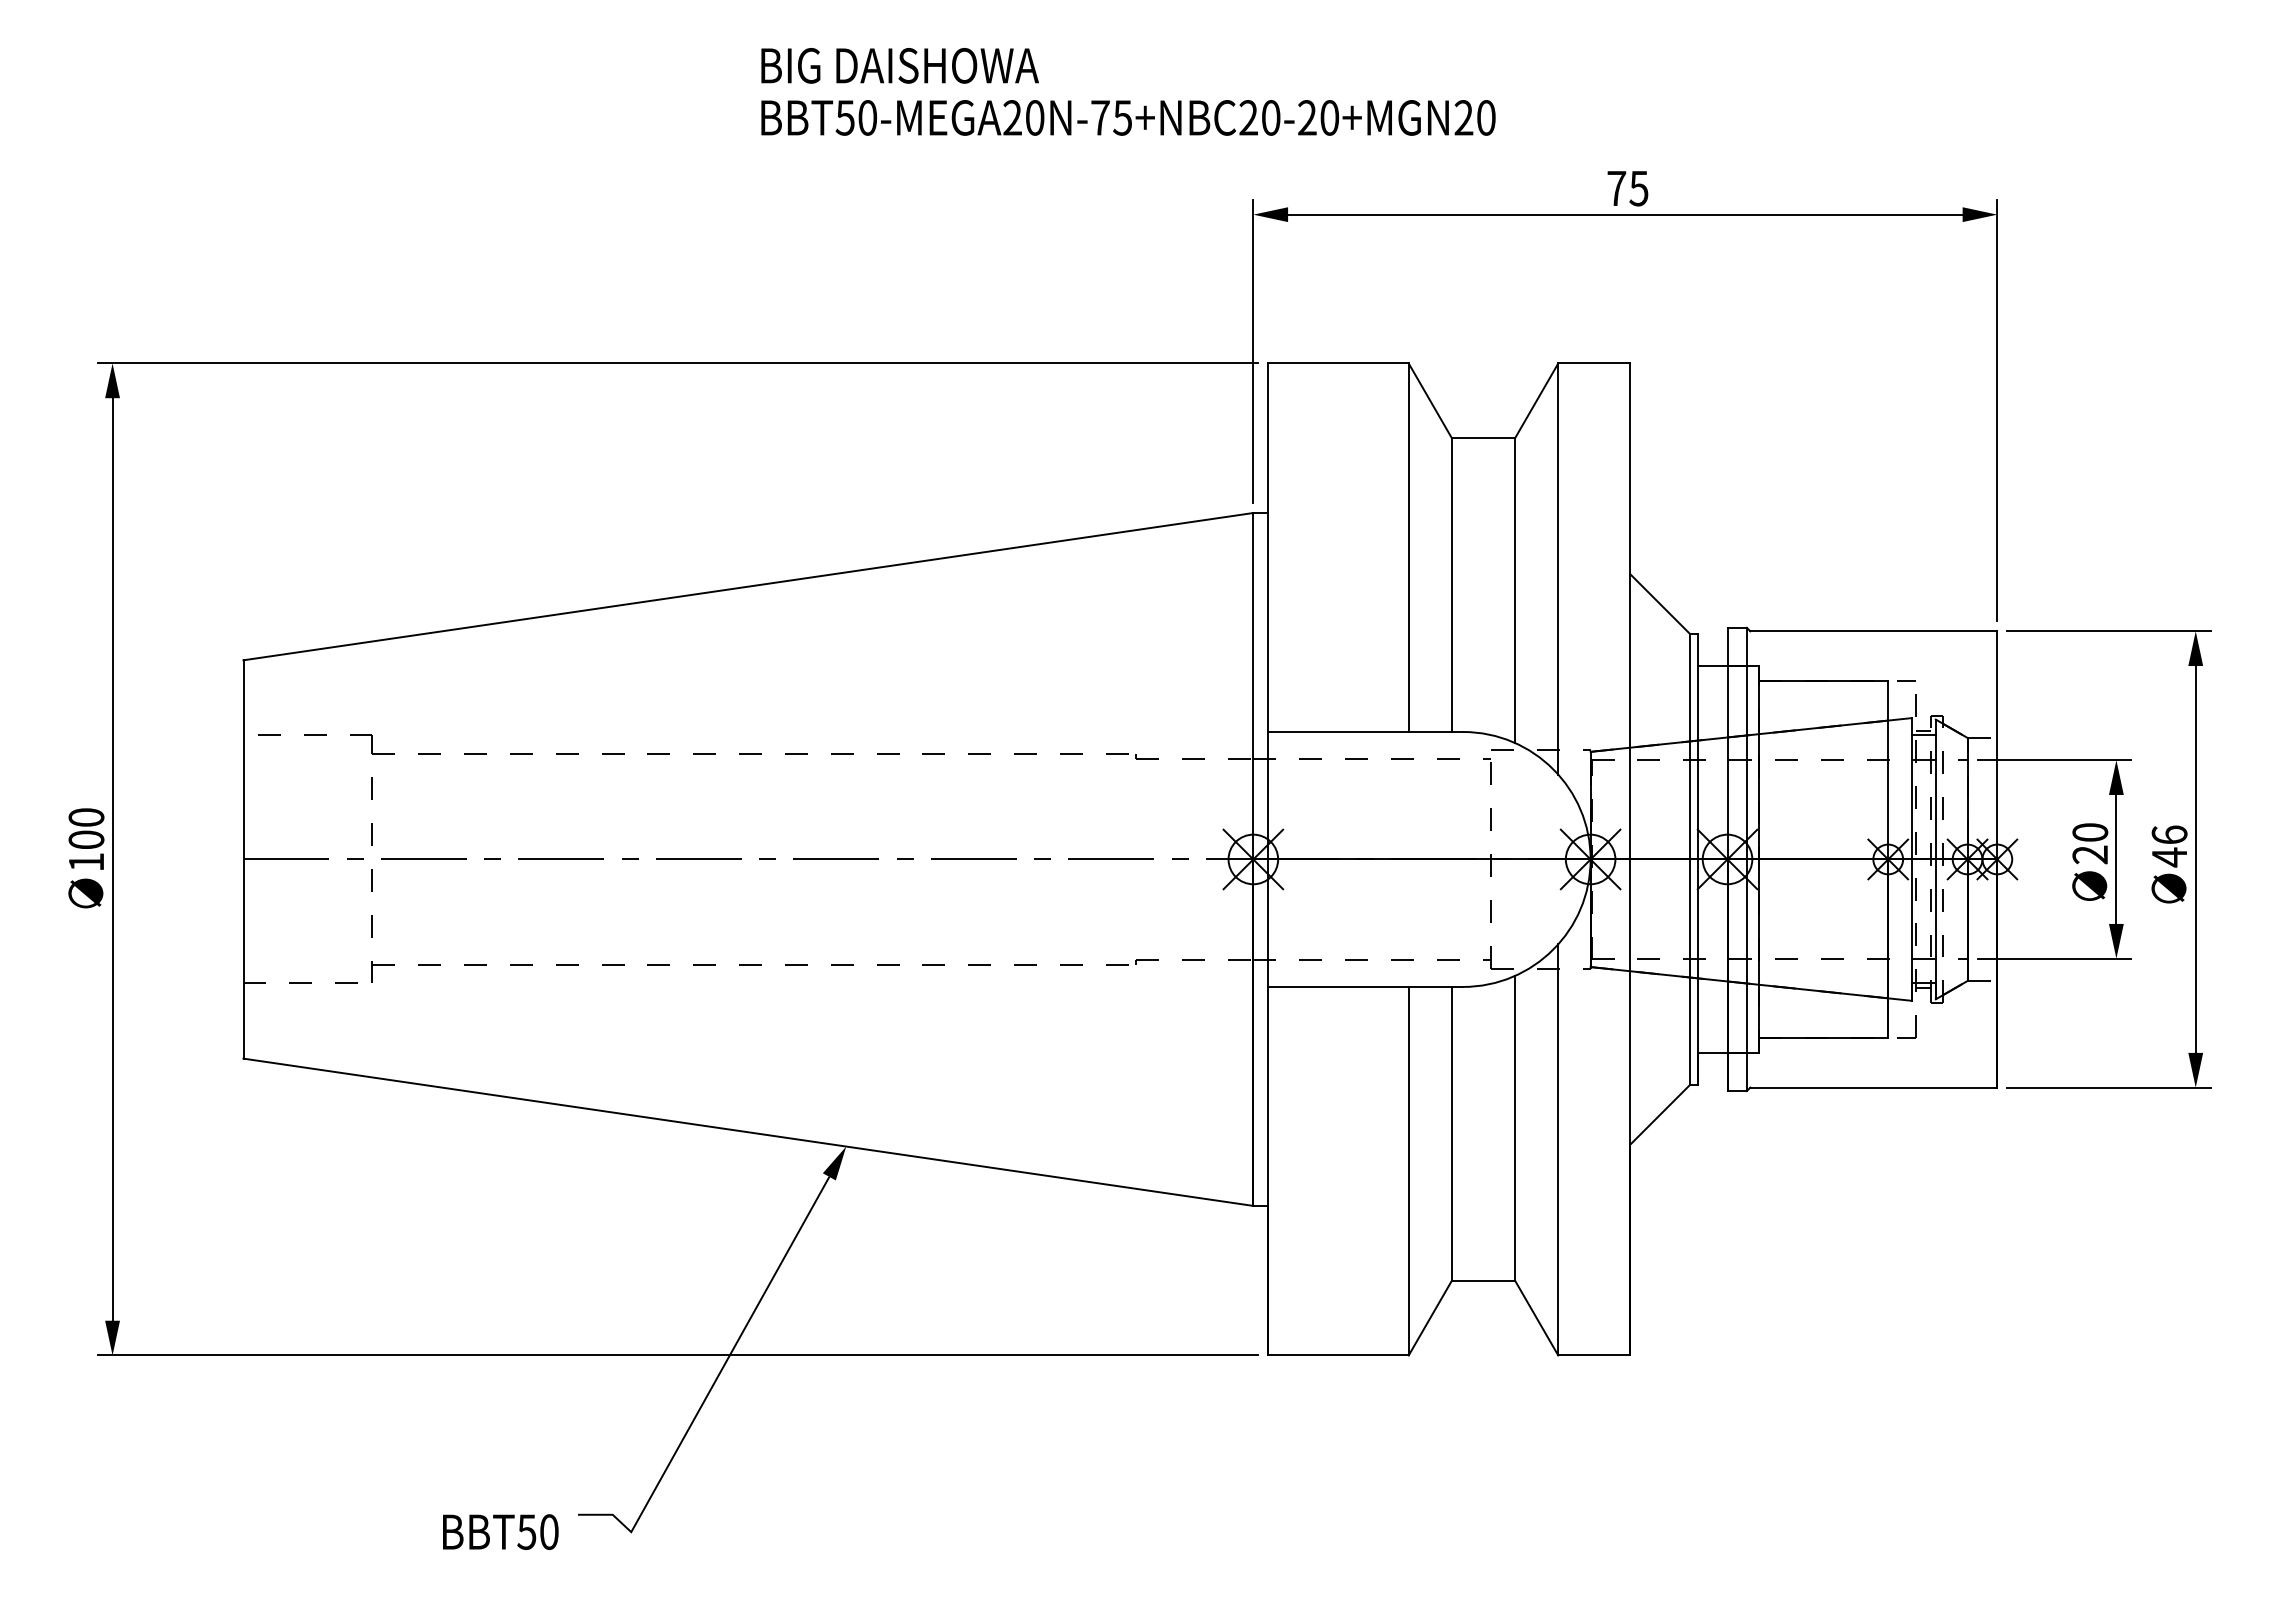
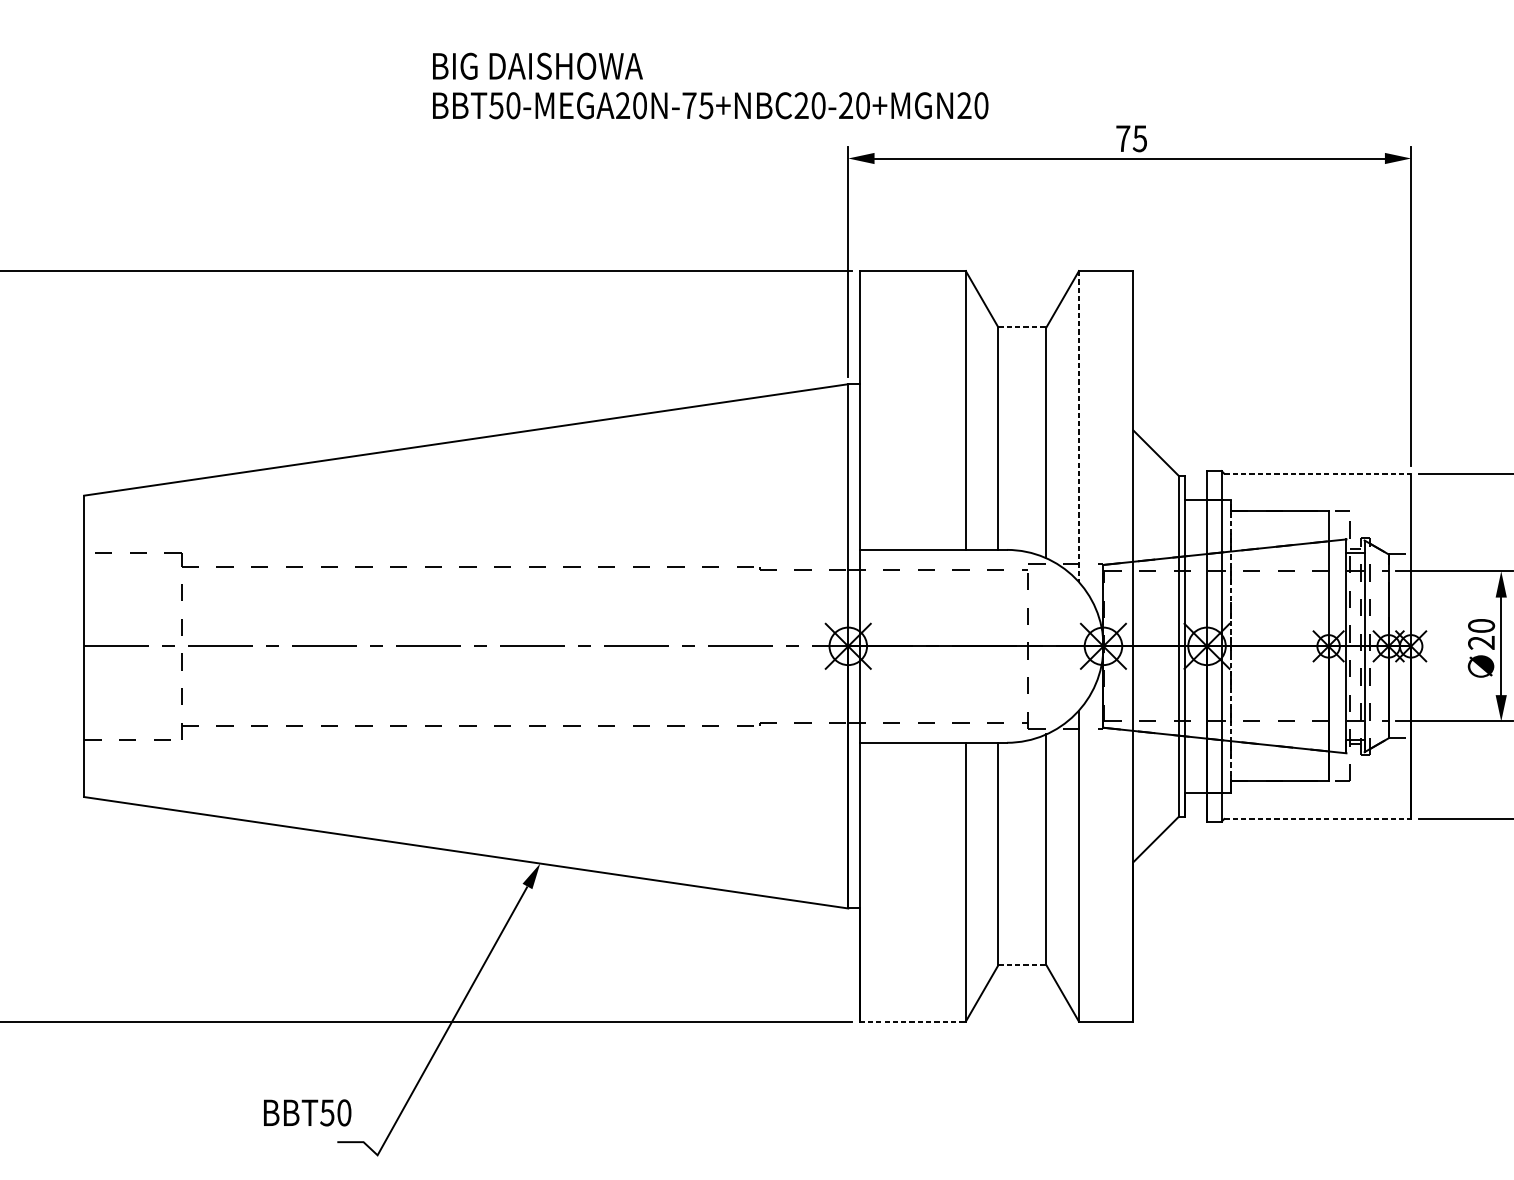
text: (1128, 91) -> (710, 85), moved
line: (1483, 437) -> (1022, 327), solid -> dashed
line: (1558, 569) -> (1079, 426), solid -> dashed
line: (1873, 631) -> (1317, 473), solid -> dashed
line: (1759, 858) -> (1231, 645), solid -> dashed
line: (1873, 1087) -> (1317, 818), solid -> dashed
line: (1483, 1281) -> (1022, 965), solid -> dashed
line: (1338, 1355) -> (912, 1021), solid -> dashed
text: (500, 1531) -> (307, 1112), moved

